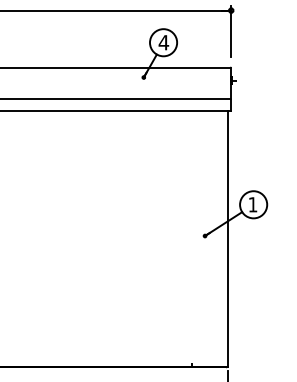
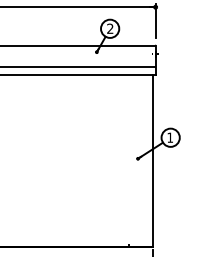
text: (162, 42) -> (109, 28), 4 -> 2

